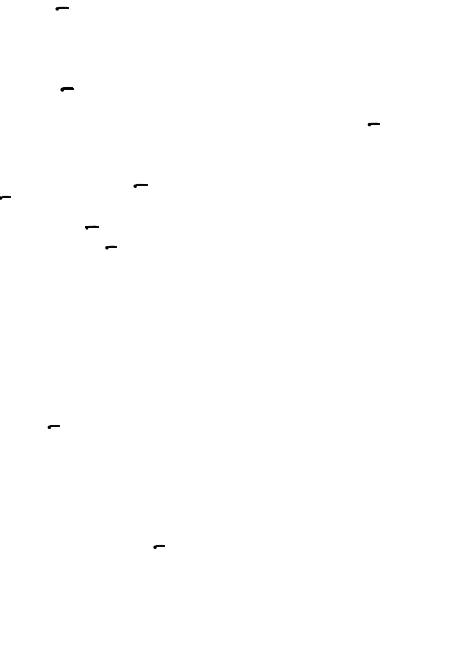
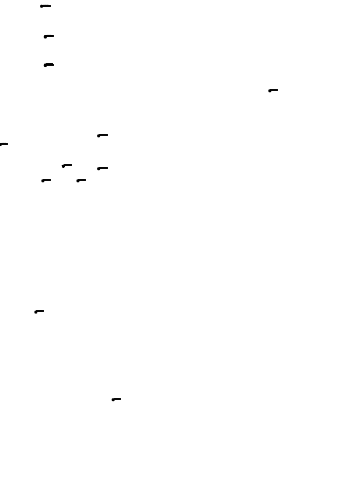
part: (66, 50) -> (48, 36), added
part: (140, 230) -> (102, 168), added
part: (62, 247) -> (45, 180), added

